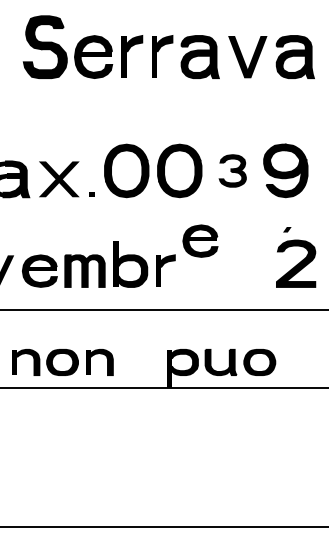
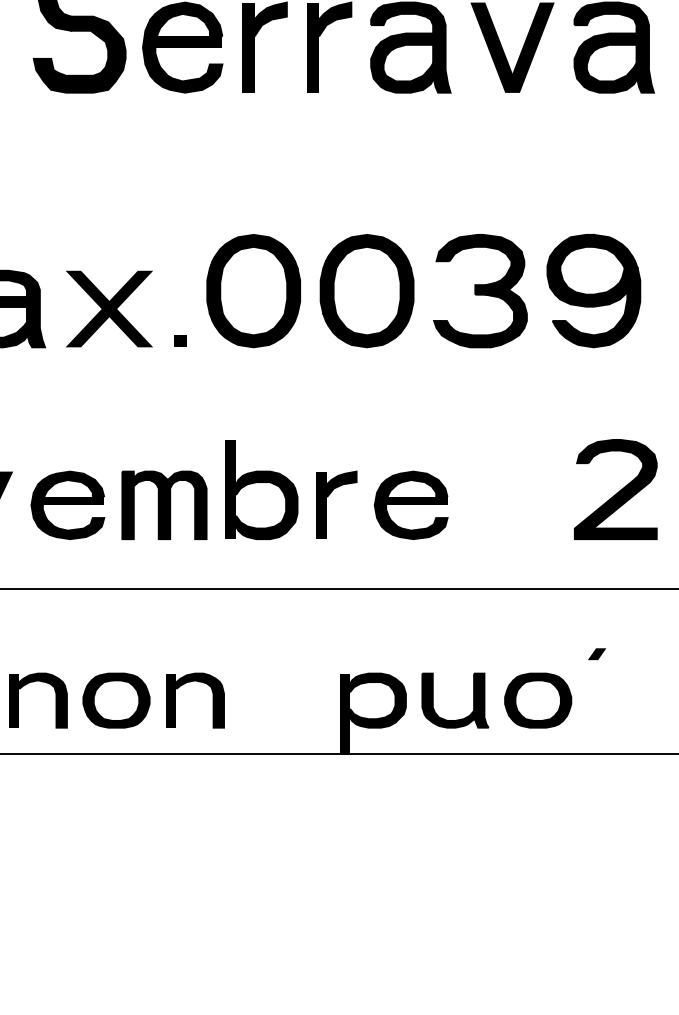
part: (232, 170) -> (479, 290), size x1.67
part: (287, 229) -> (597, 653), moved
part: (200, 240) -> (411, 503), moved

